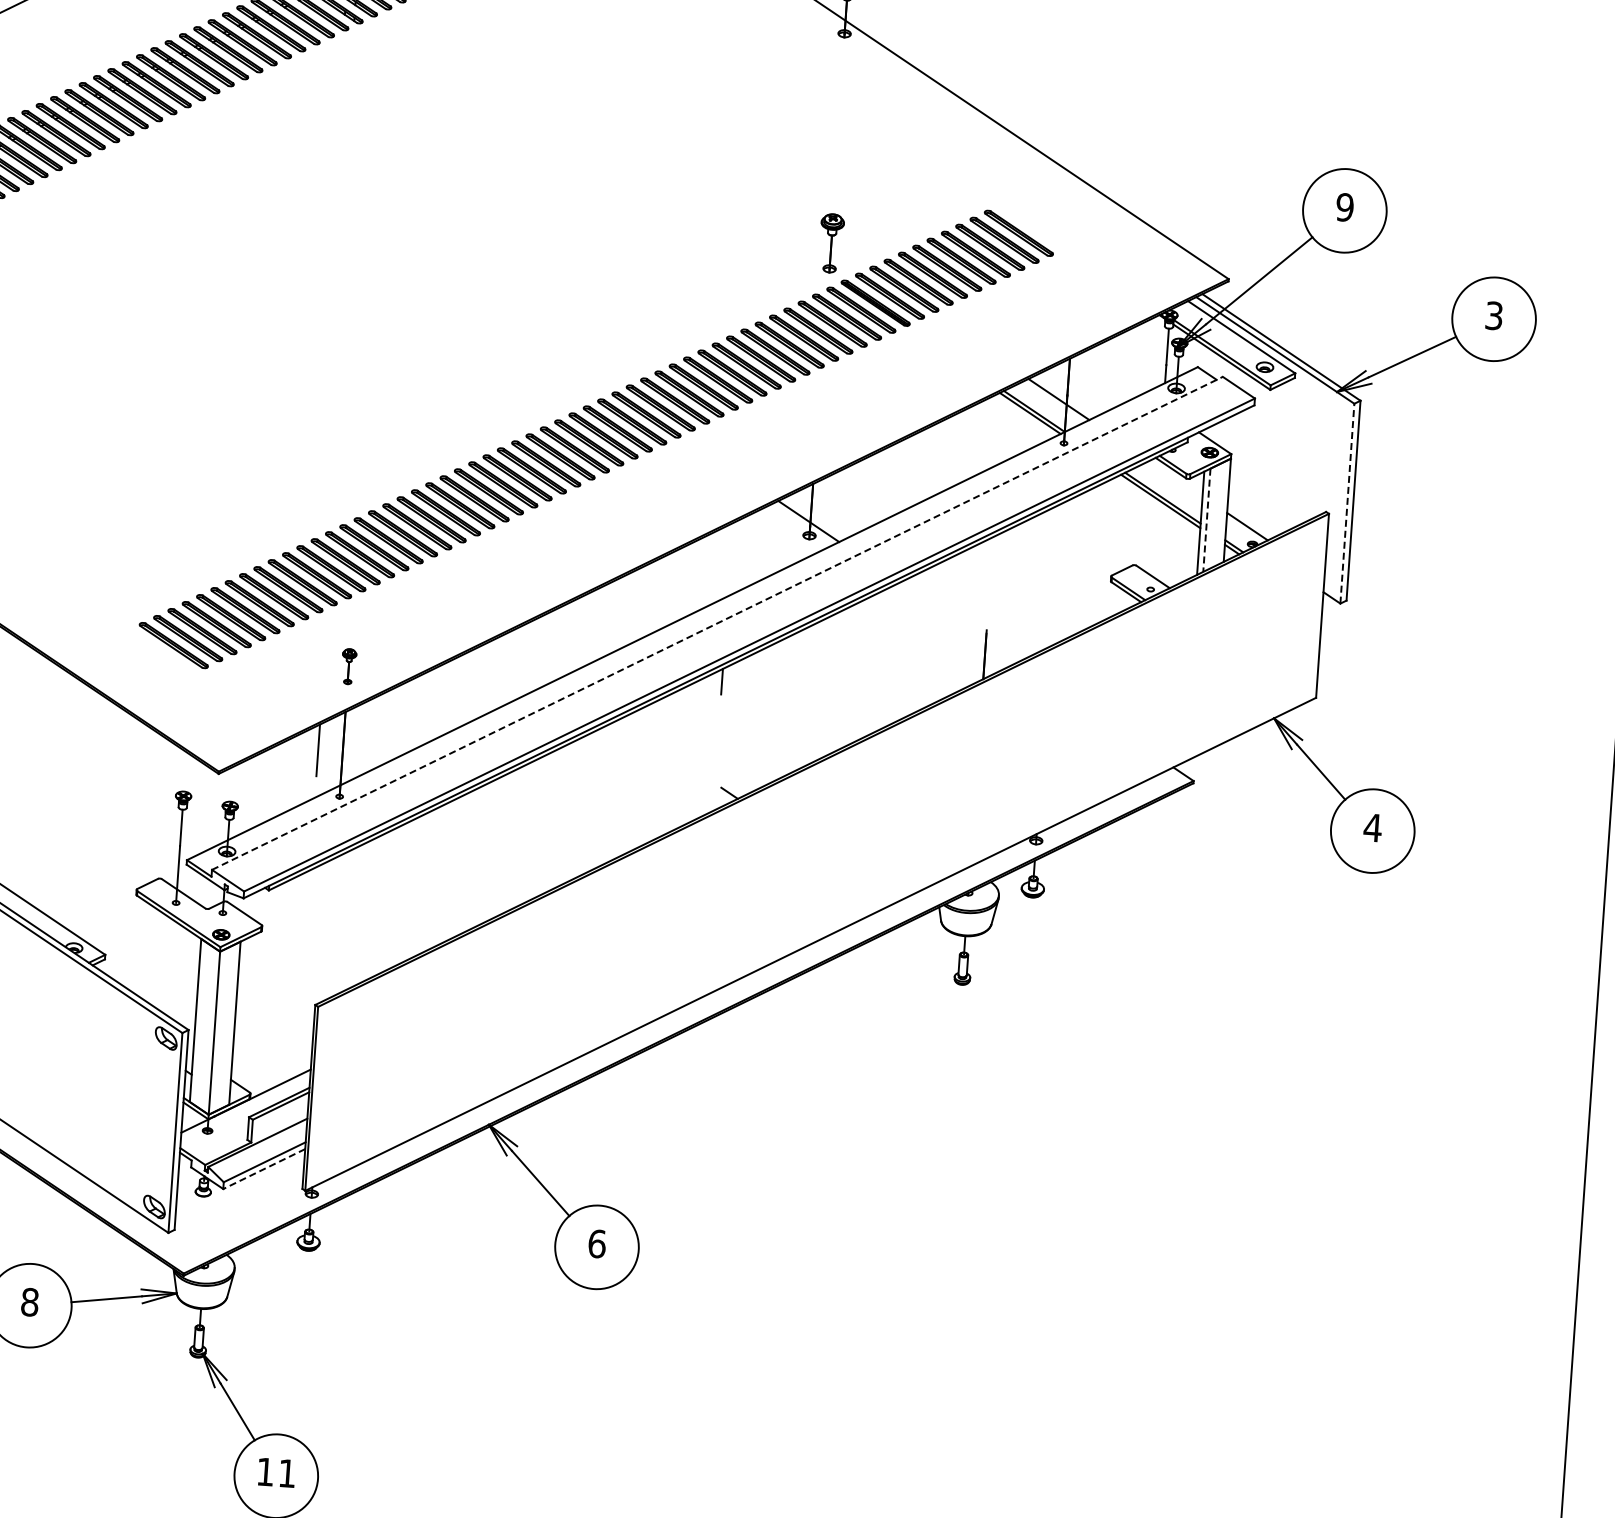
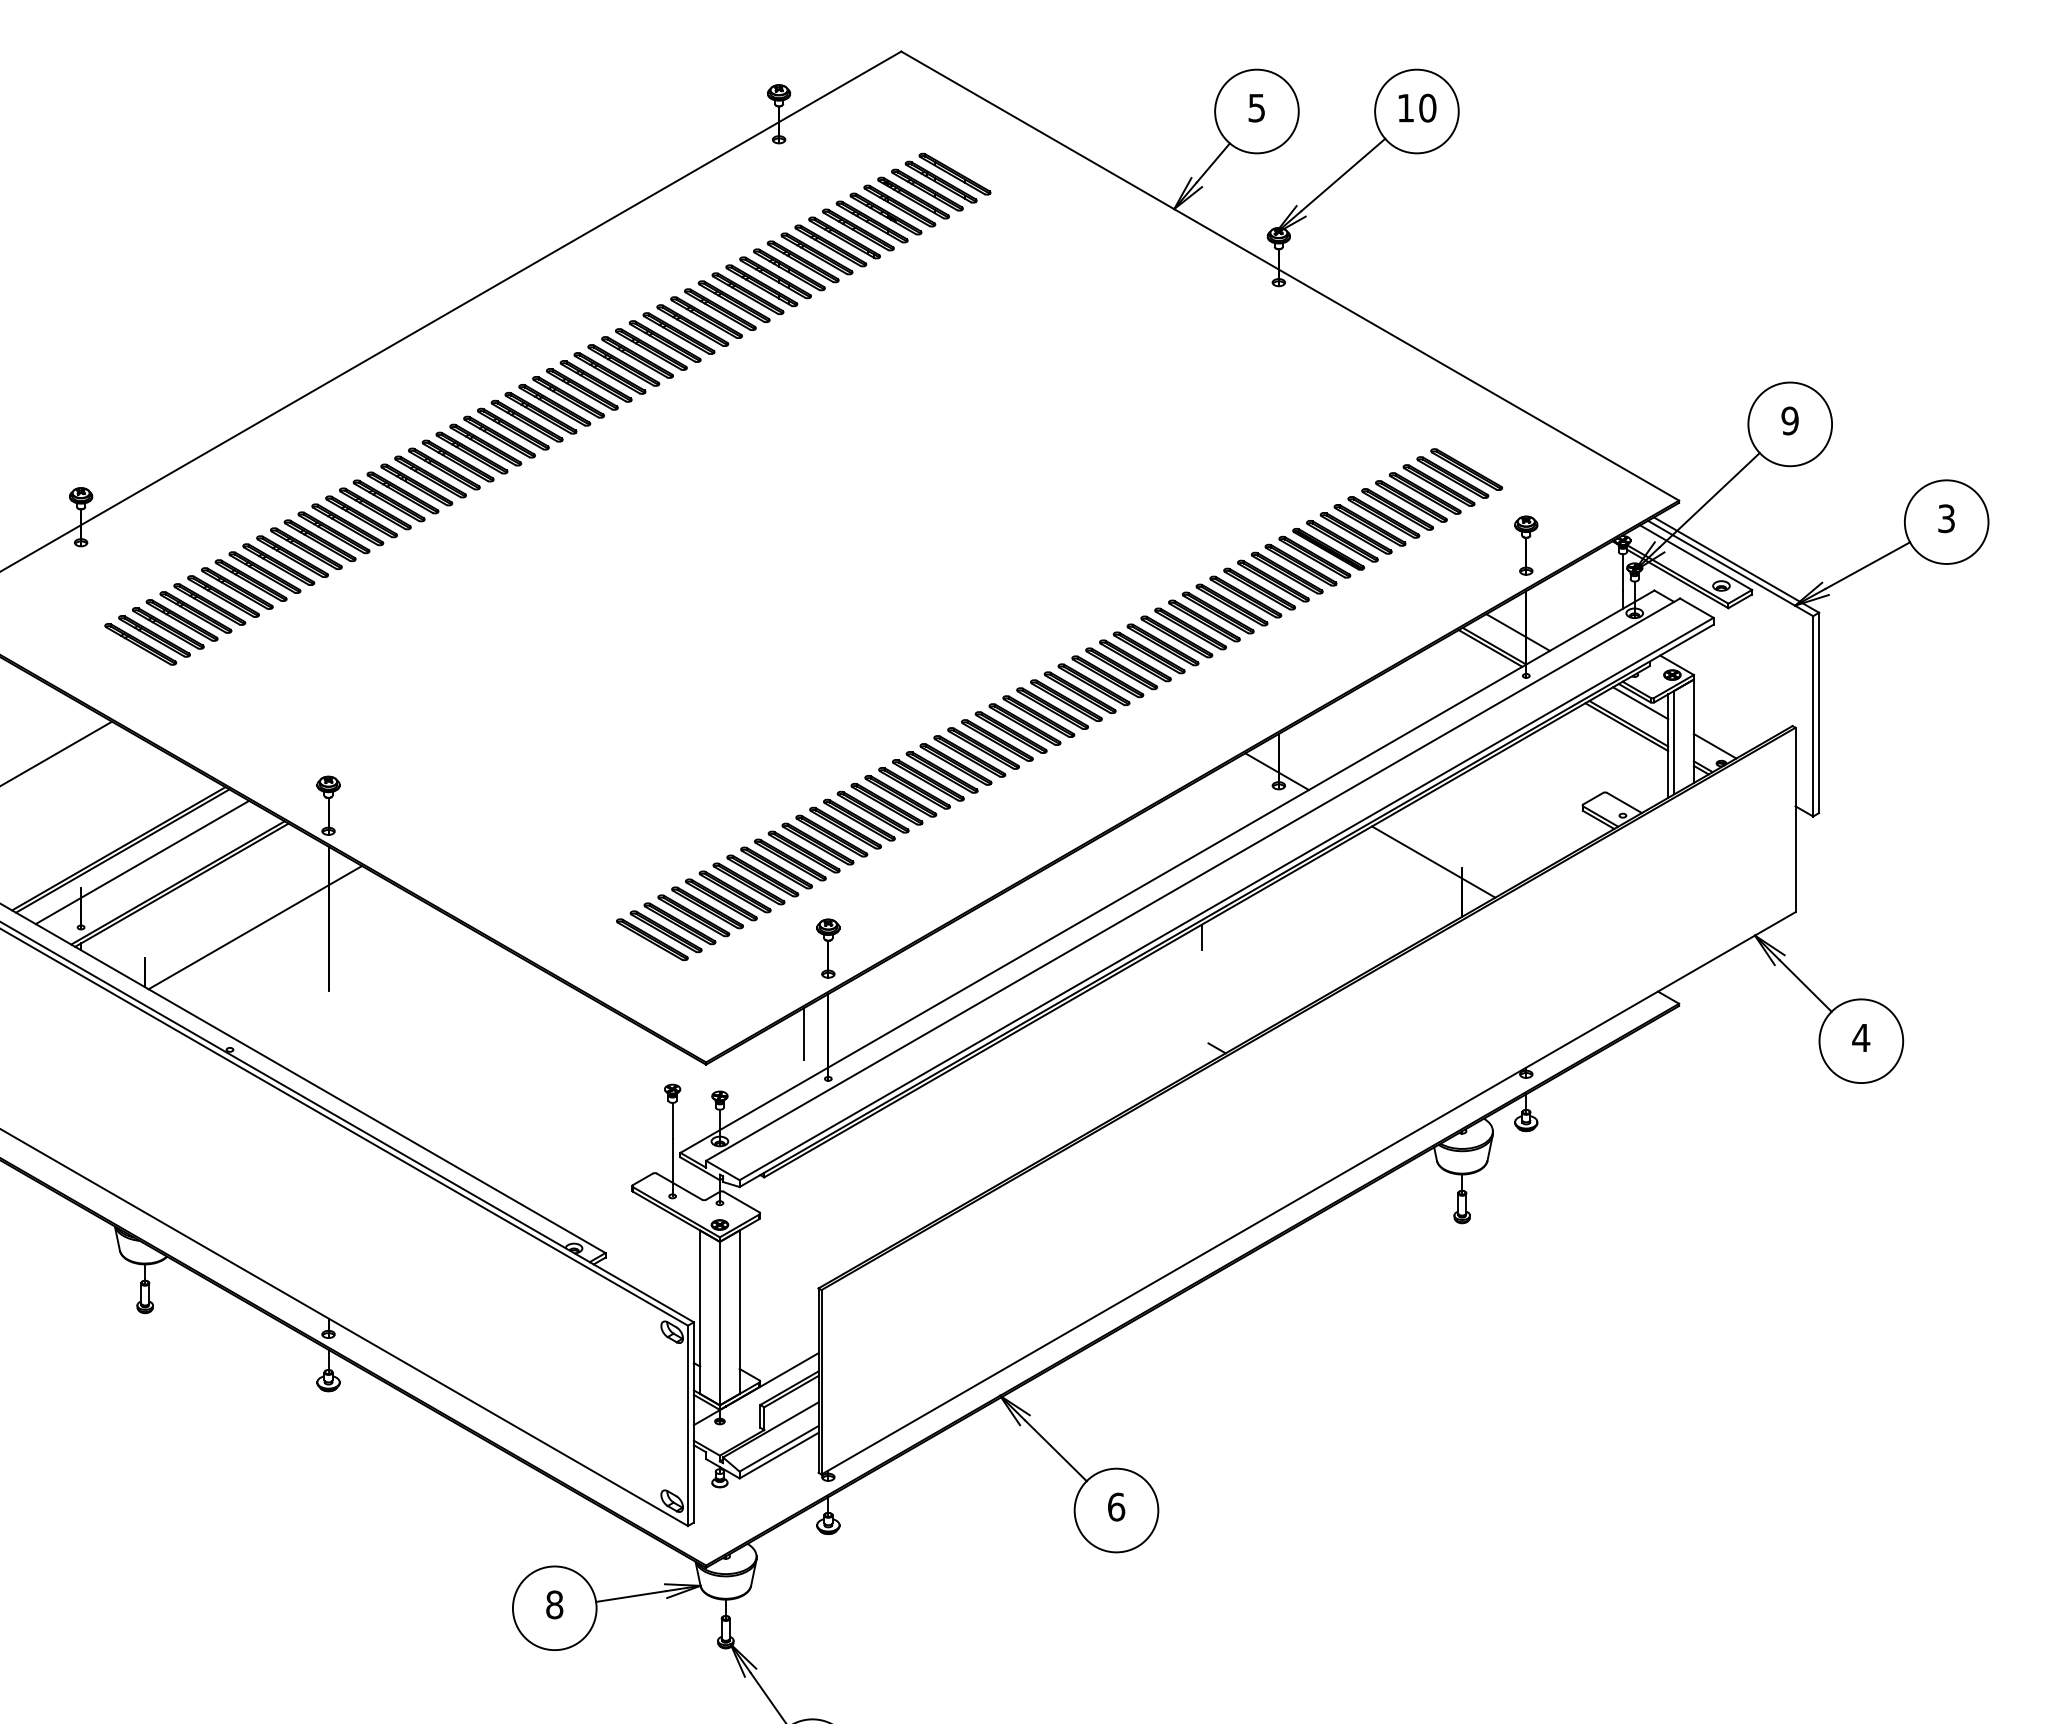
part: (831, 243) -> (1526, 545), moved
line: (1176, 478) -> (1640, 703), added
line: (1347, 502) -> (1813, 715), dashed -> solid
line: (1207, 520) -> (1674, 742), dashed -> solid
line: (958, 622) -> (1433, 861), added
line: (717, 623) -> (1193, 879), dashed -> solid
part: (348, 666) -> (828, 948), size x1.67
line: (264, 1168) -> (779, 1455), dashed -> solid

